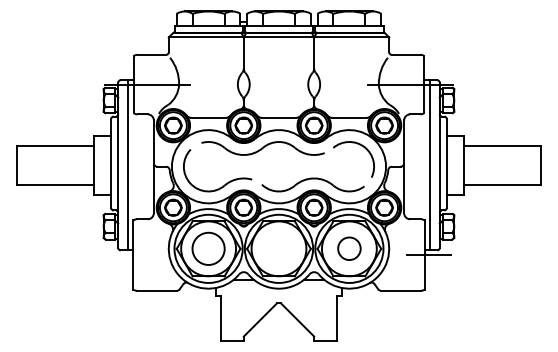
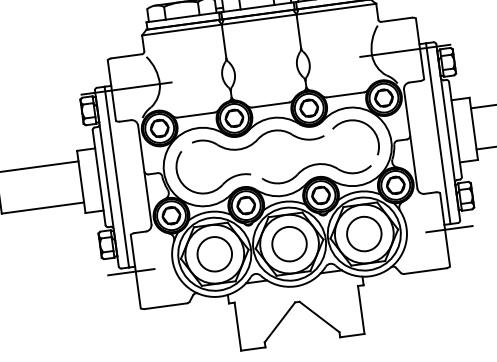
circle: (278, 248) -> (288, 243), added
circle: (349, 248) -> (364, 233), size x1.43
line: (129, 255) -> (131, 272), added

